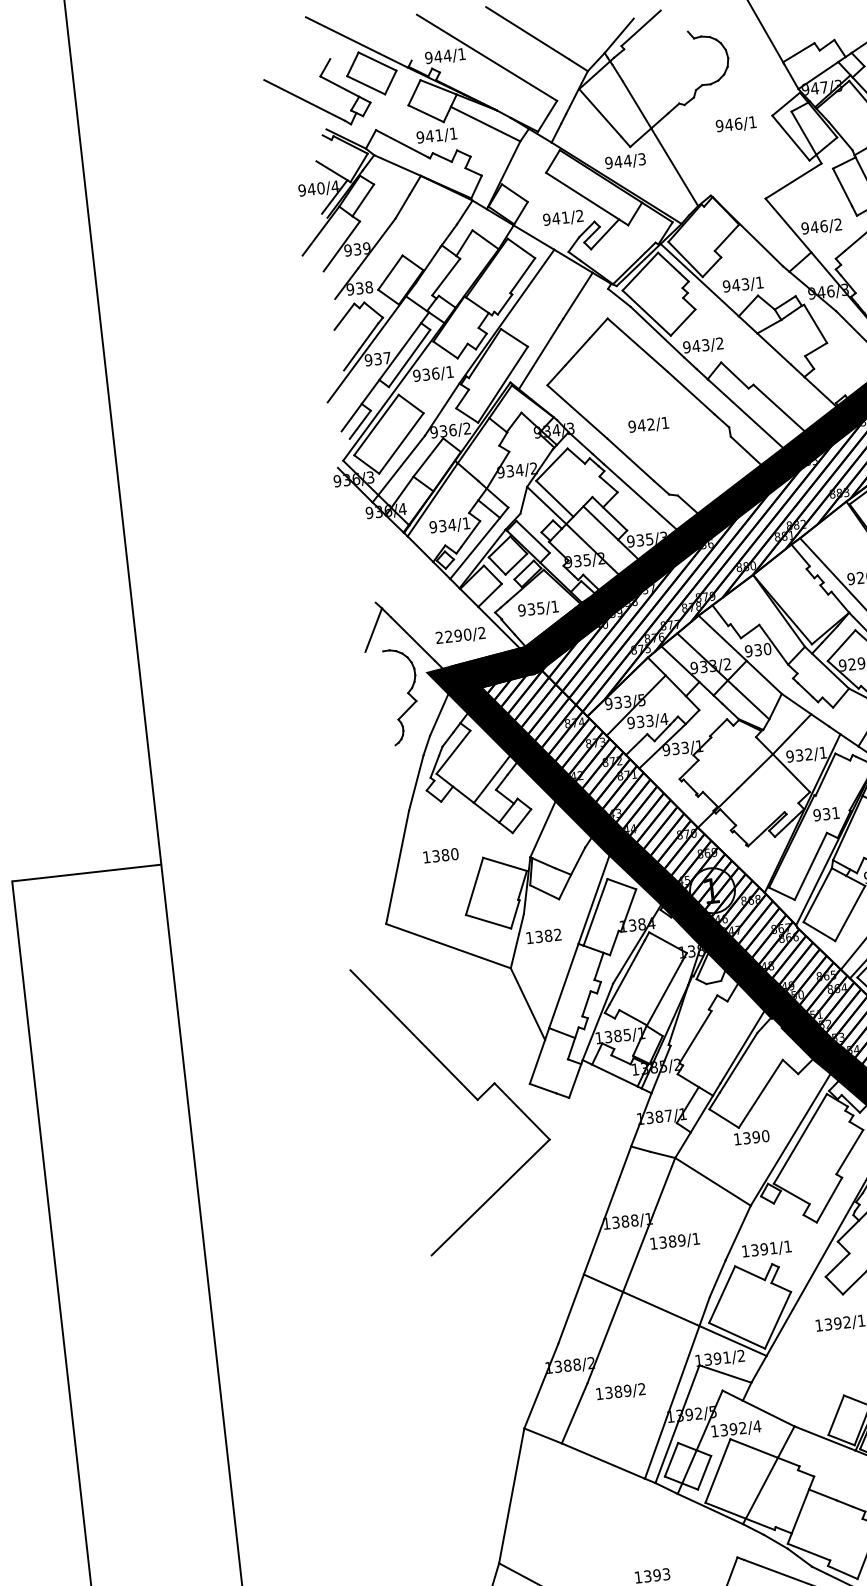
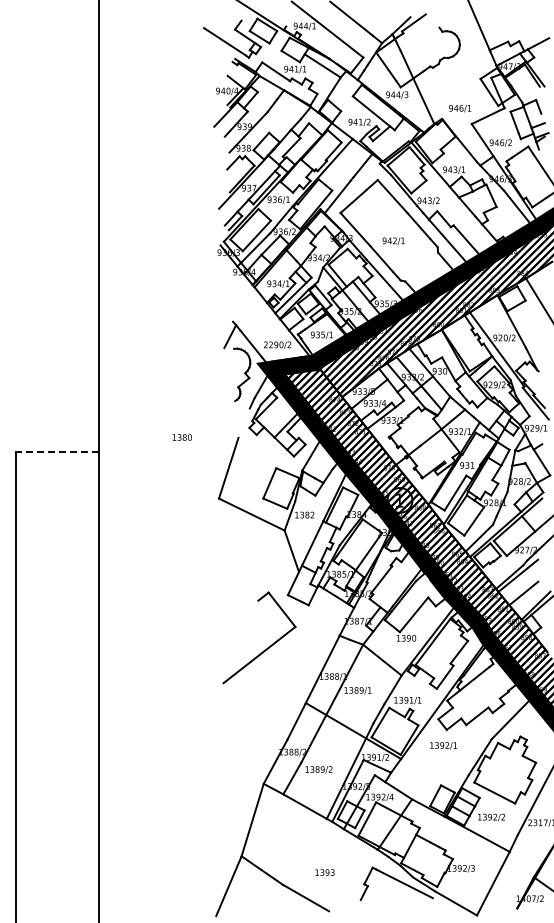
text: (736, 124) -> (460, 108), moved
line: (414, 782) -> (243, 422), removed
text: (439, 855) -> (181, 437), moved
line: (86, 873) -> (57, 452), solid -> dashed
line: (413, 1033) -> (227, 560), removed

